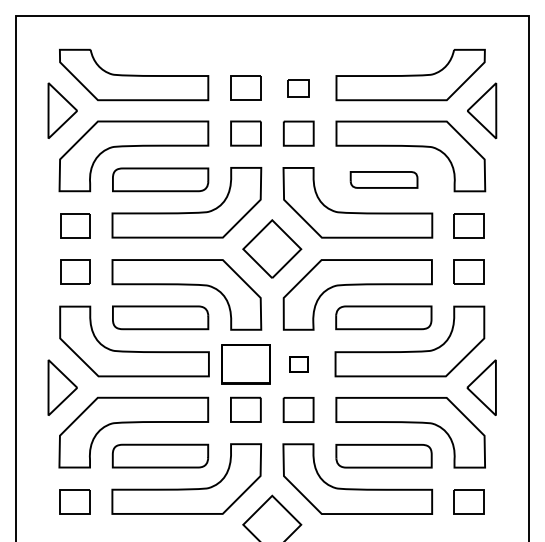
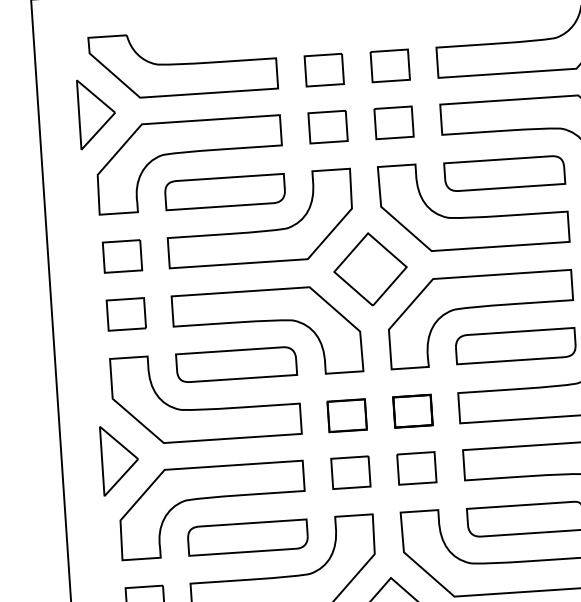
part: (298, 87) -> (389, 65), size x1.43
part: (383, 179) -> (503, 173), size x1.43
part: (245, 364) -> (346, 415), size x0.62
part: (298, 364) -> (412, 411), size x1.67

